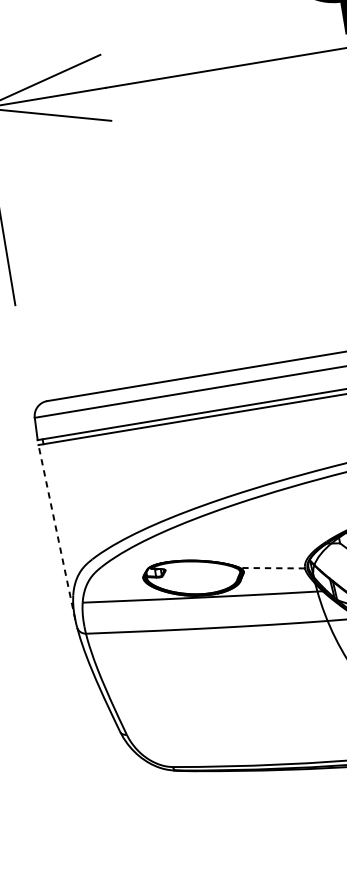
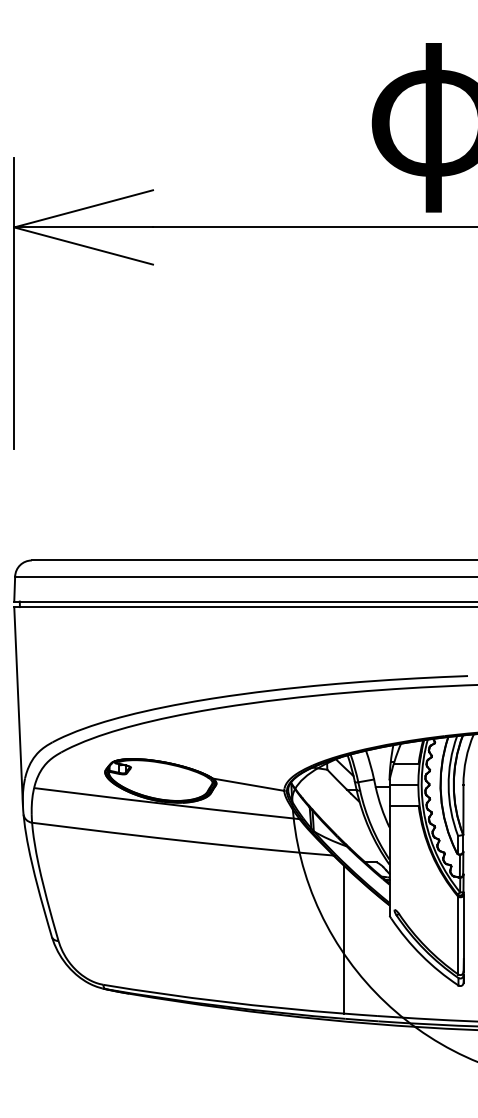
line: (56, 531) -> (18, 705), dashed -> solid
line: (272, 568) -> (248, 784), dashed -> solid

